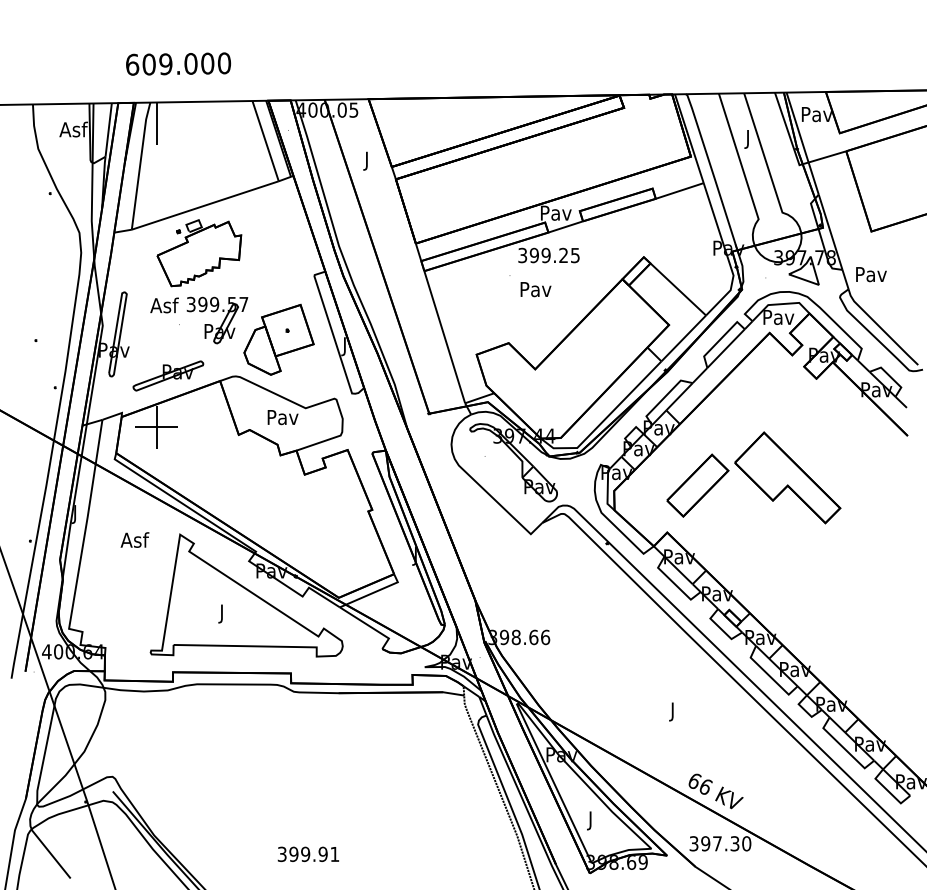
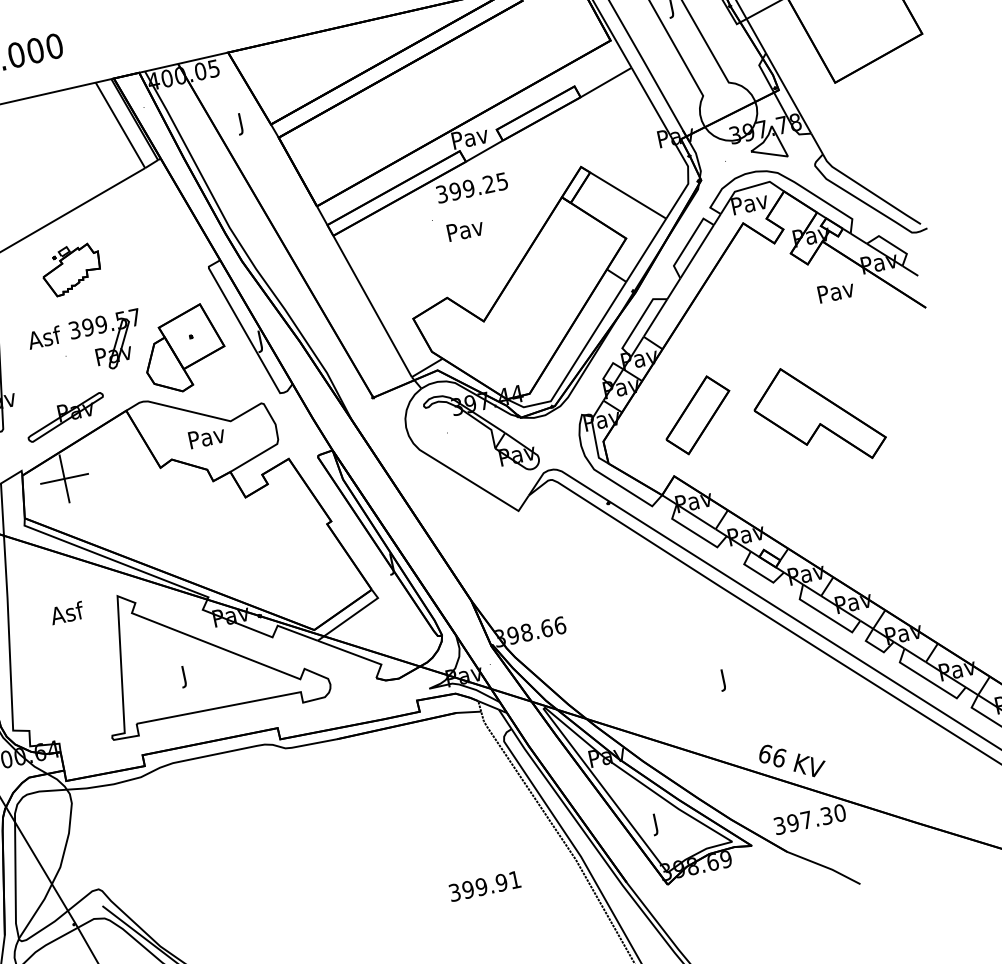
part: (199, 253) -> (71, 269), size x0.6
text: (871, 274) -> (836, 291), moved
part: (787, 477) -> (818, 414), moved
text: (307, 853) -> (483, 885), moved

